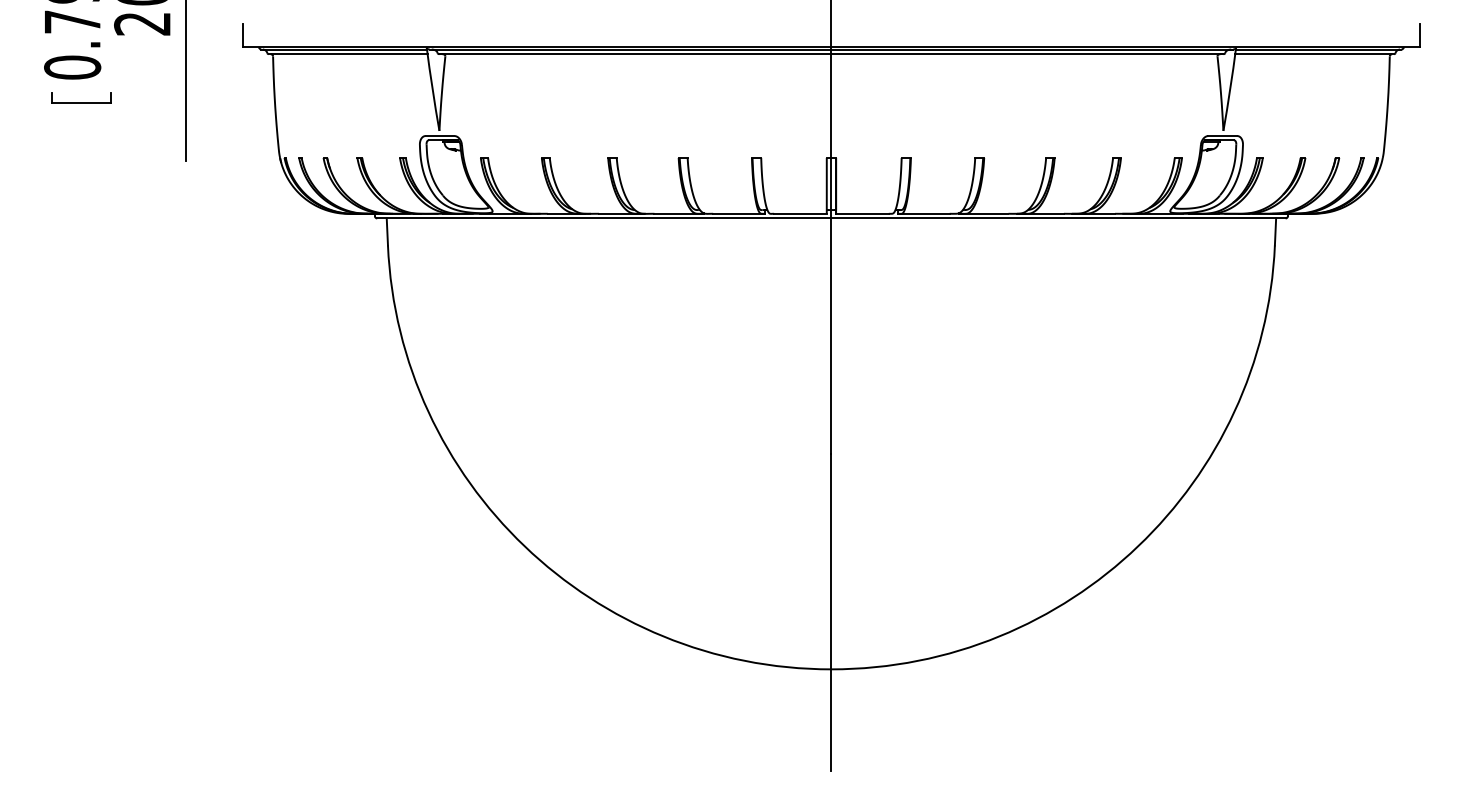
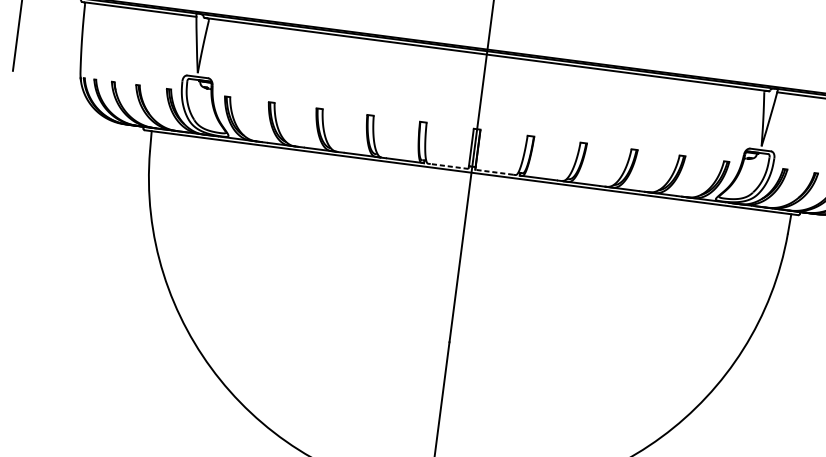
line: (799, 213) -> (449, 166), solid -> dashed
line: (861, 213) -> (493, 171), solid -> dashed

